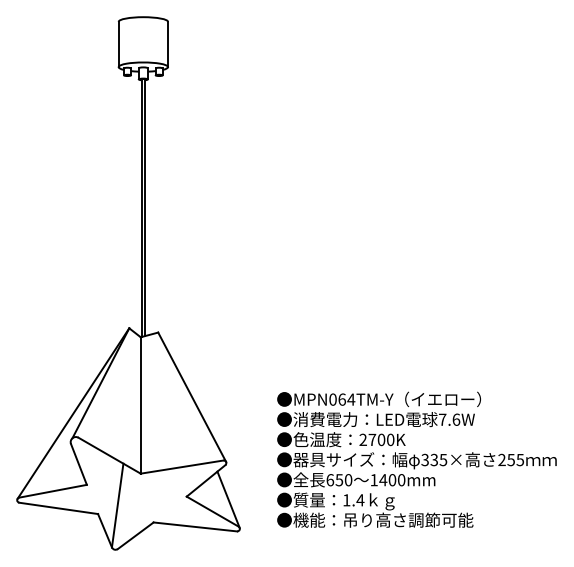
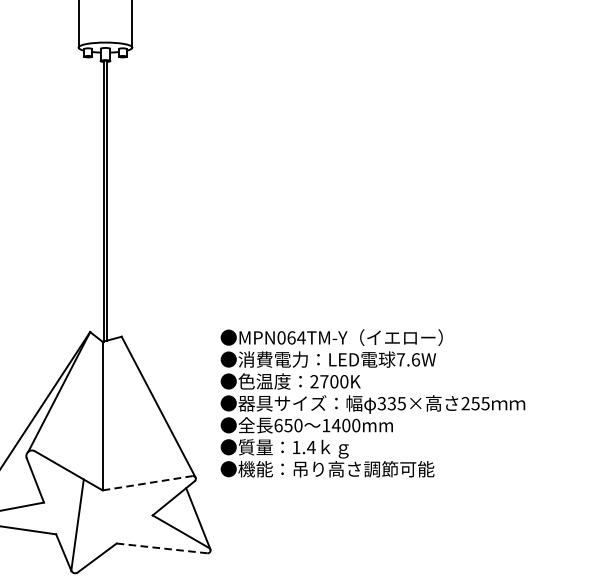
text: (416, 459) -> (372, 403), moved
line: (182, 467) -> (148, 483), solid -> dashed
line: (195, 526) -> (162, 547), solid -> dashed

